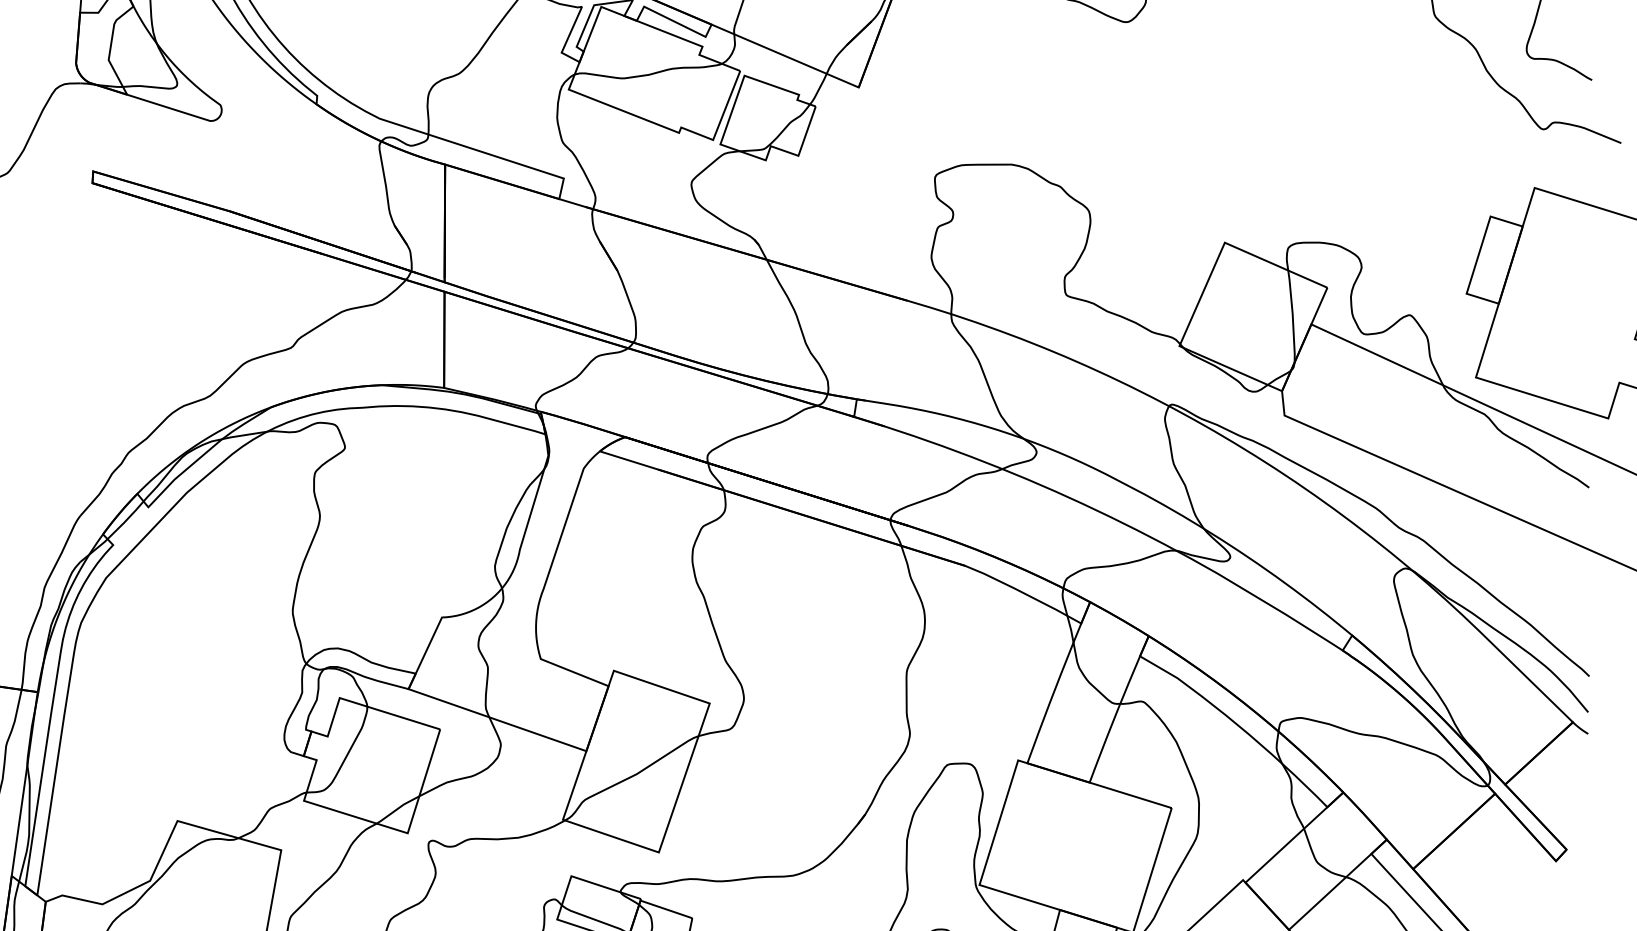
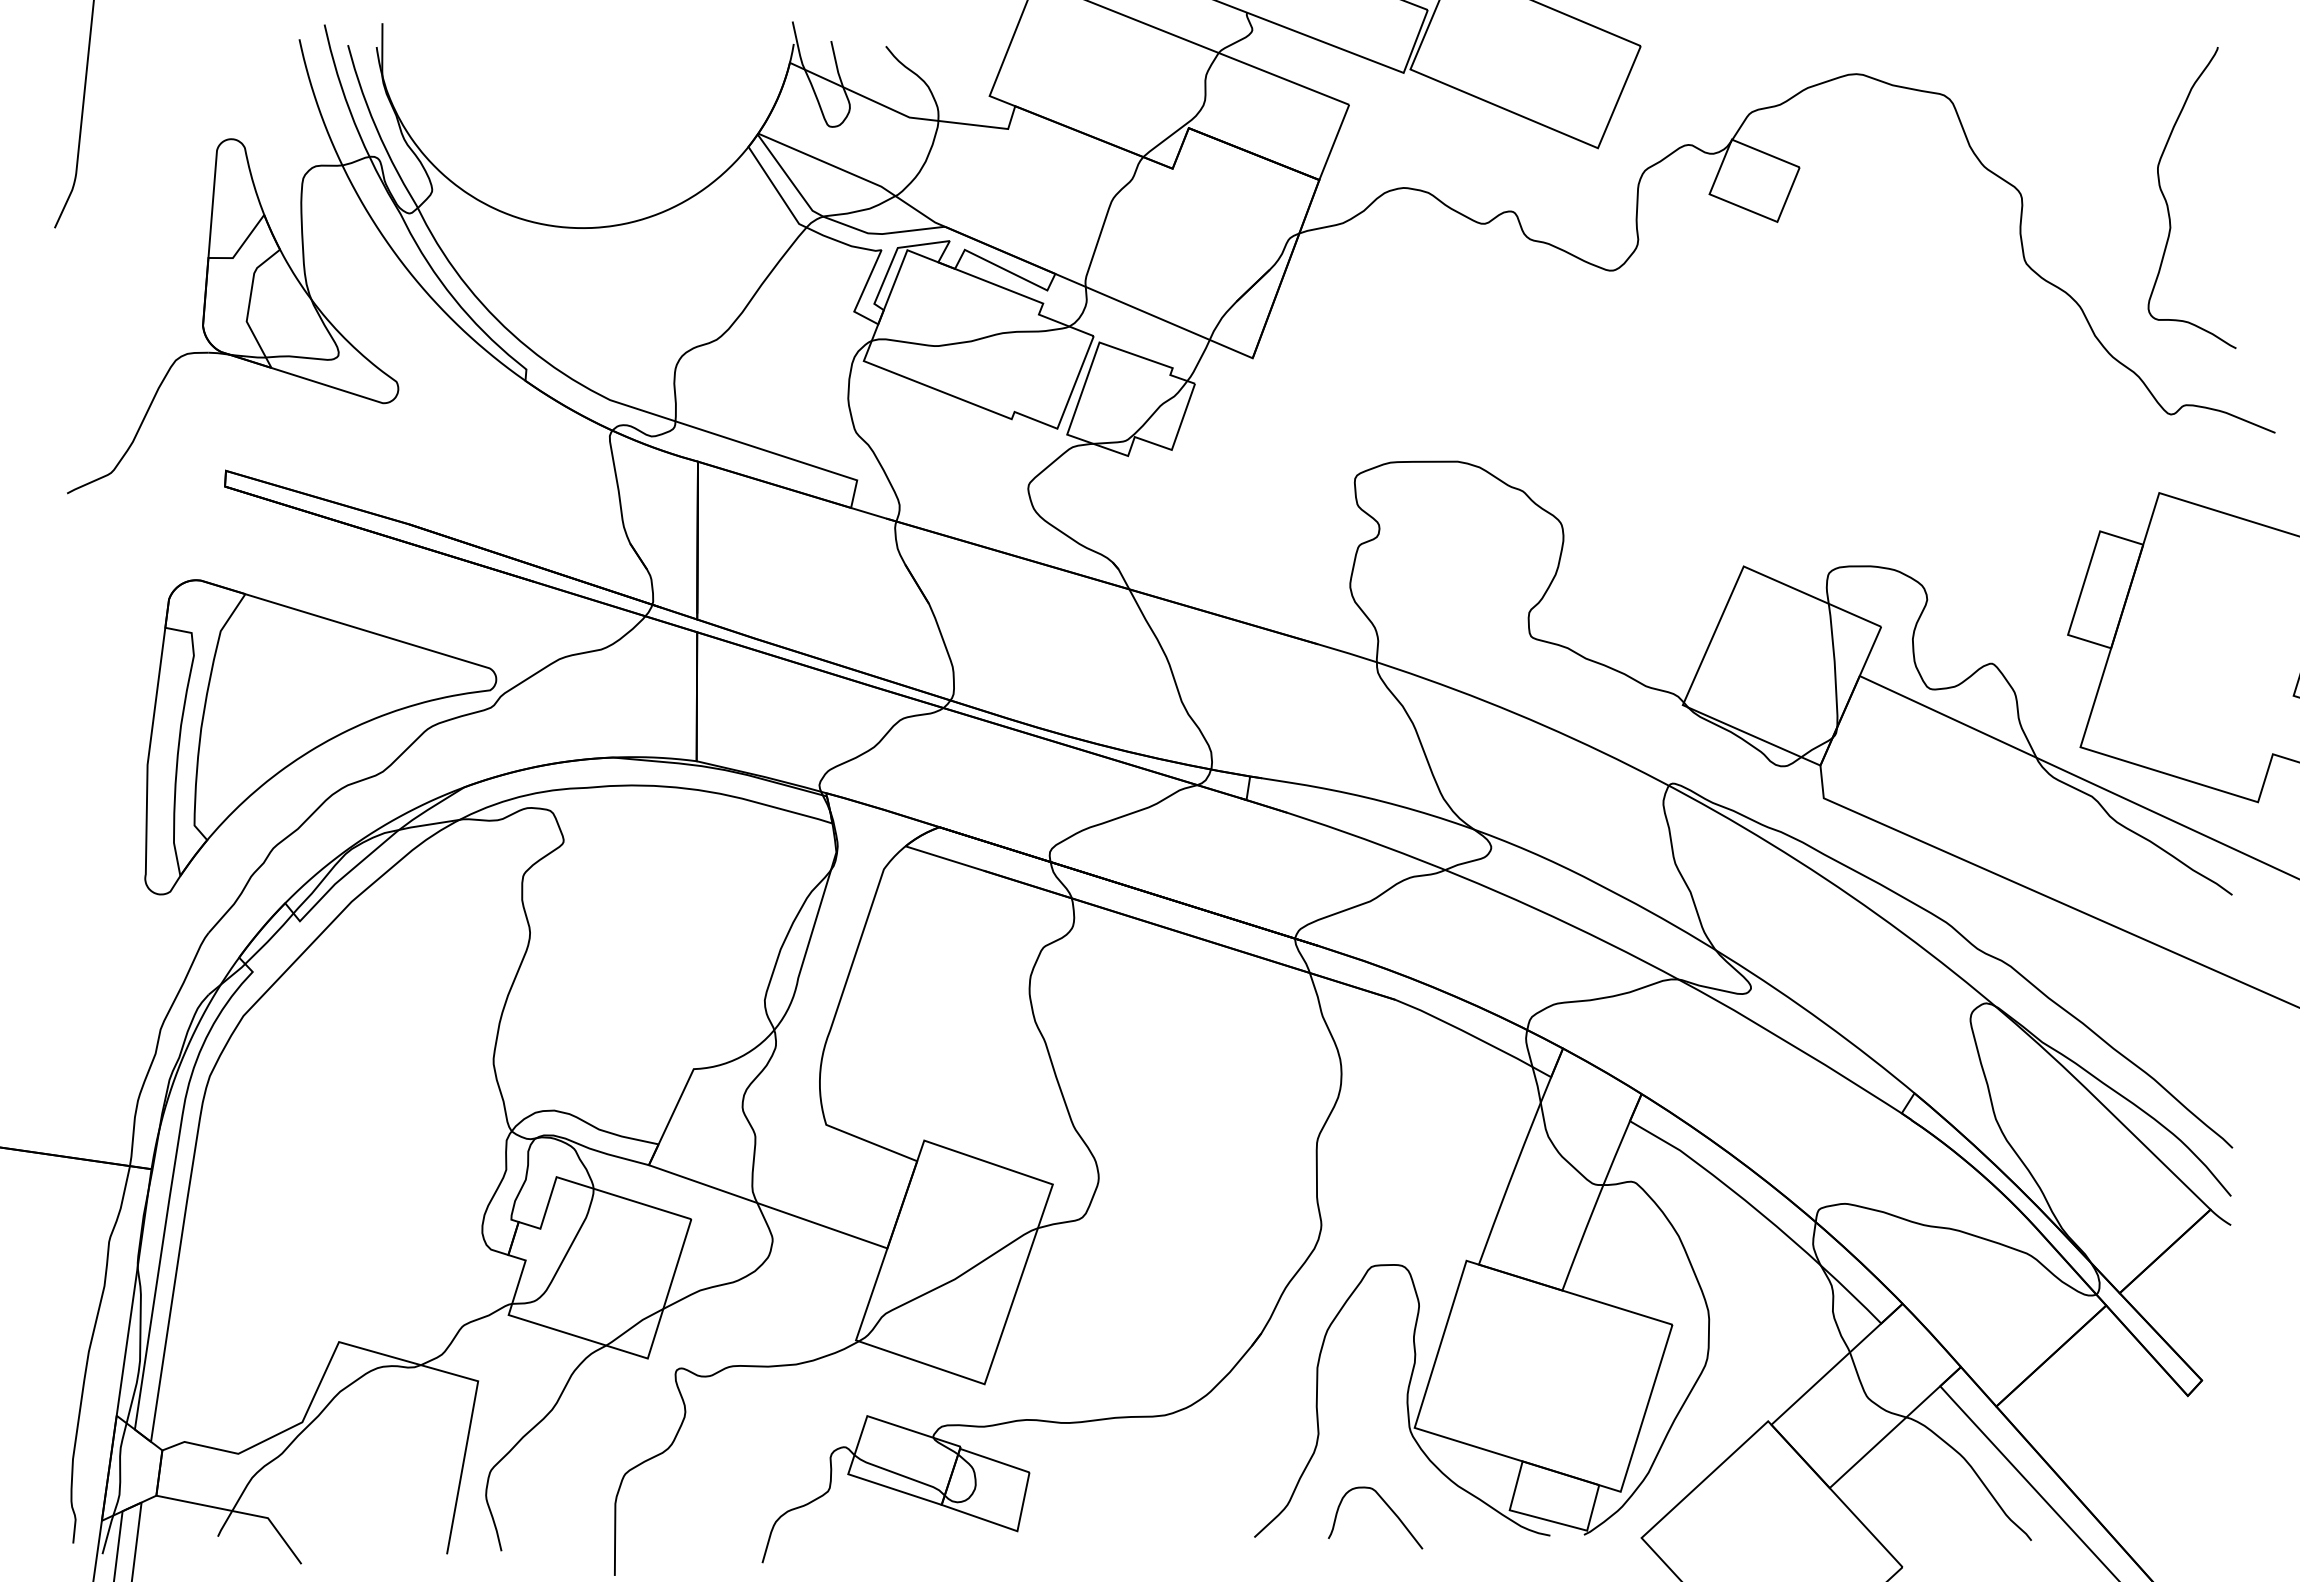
part: (163, 370) -> (320, 737), added

